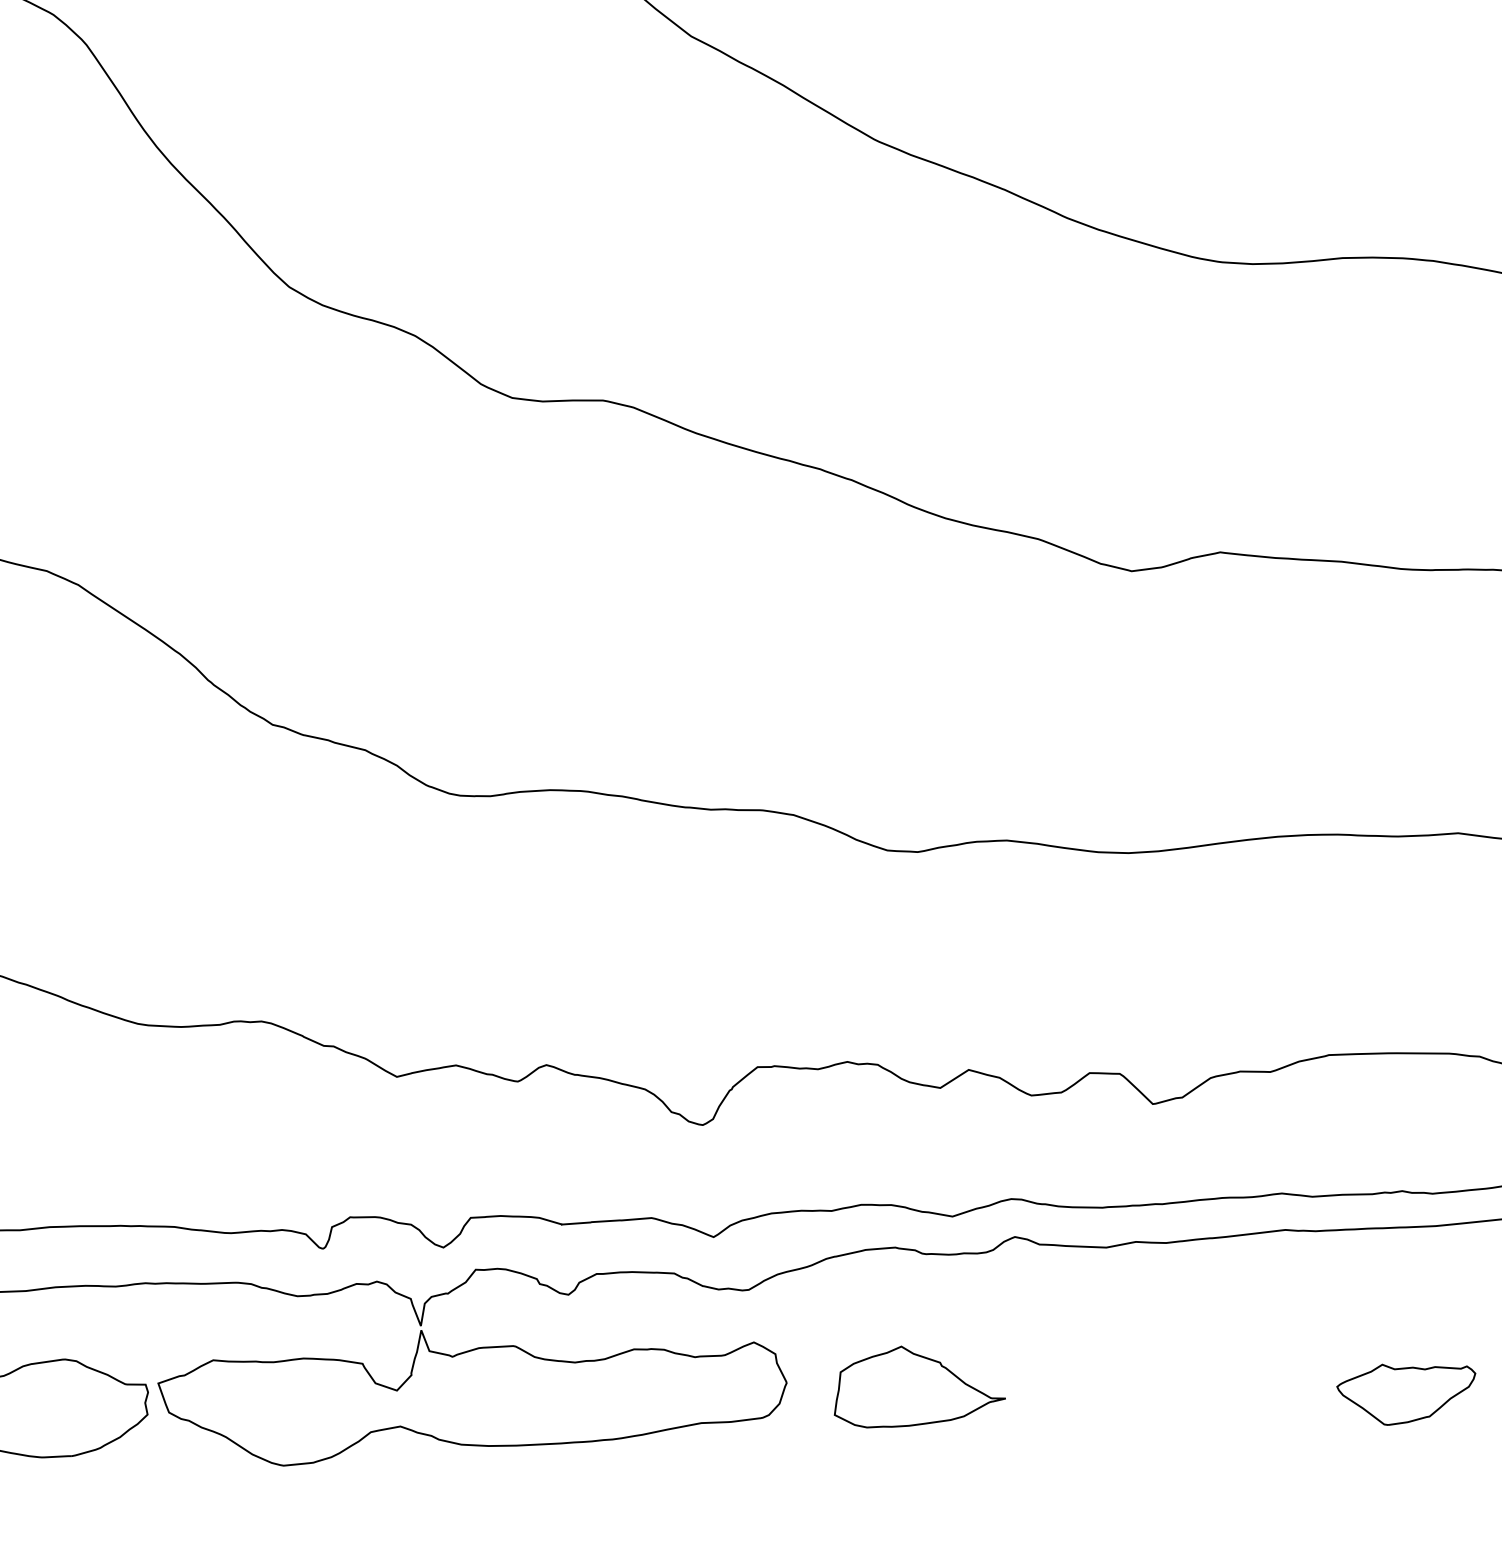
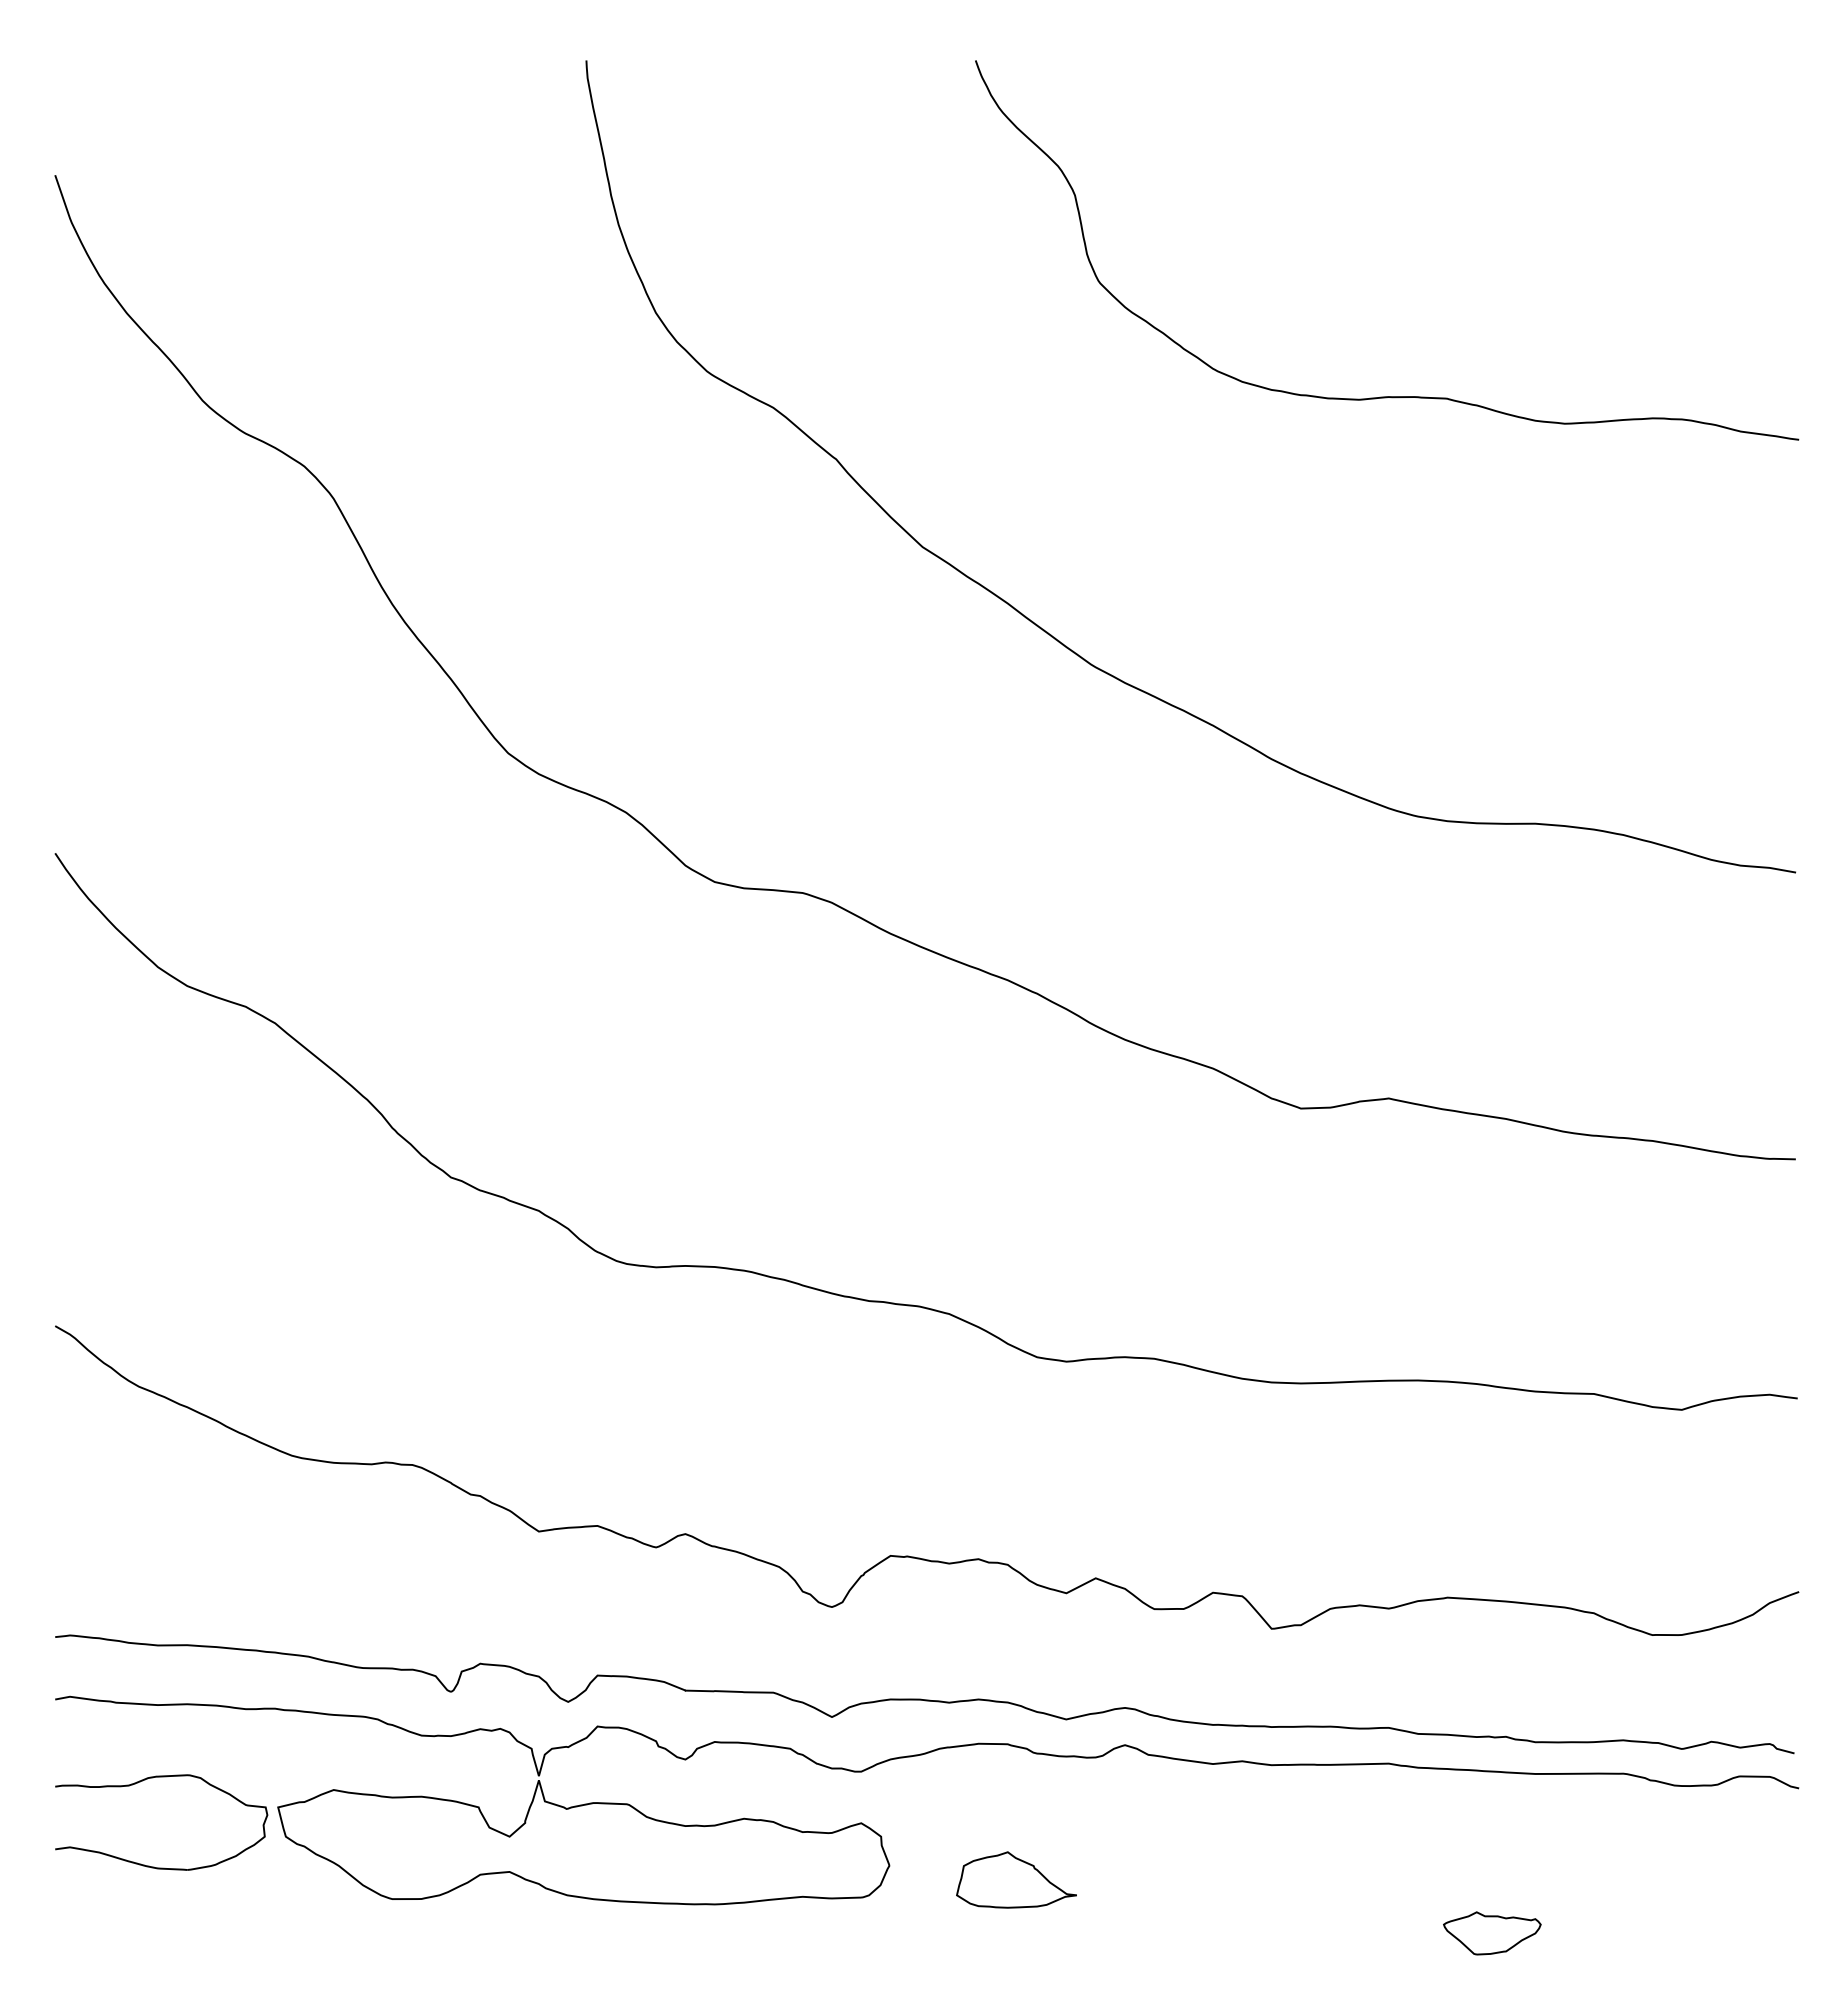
part: (917, 1384) -> (1016, 1879), size x0.71
part: (1407, 1392) -> (1492, 1933), size x0.71

